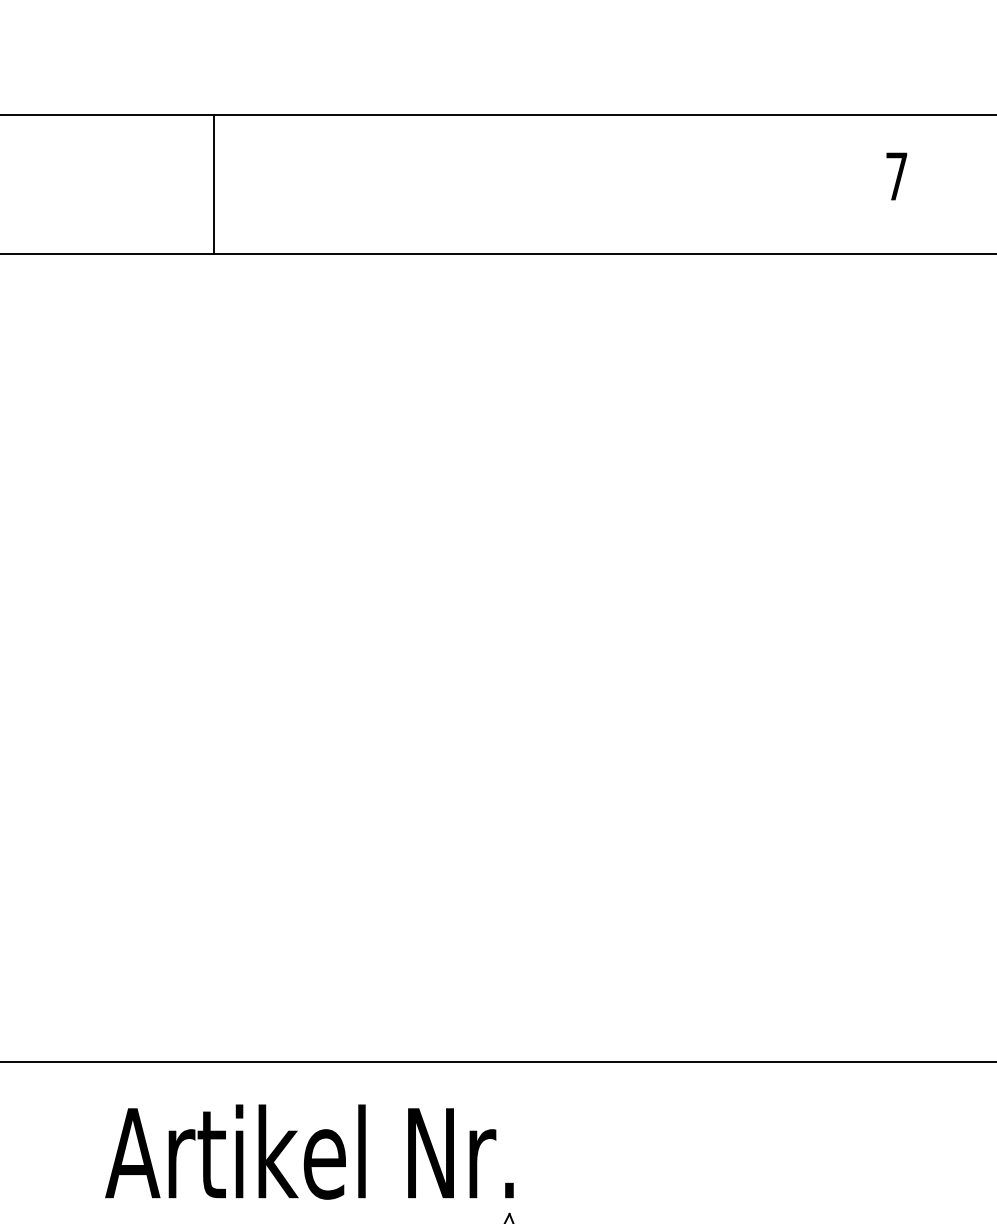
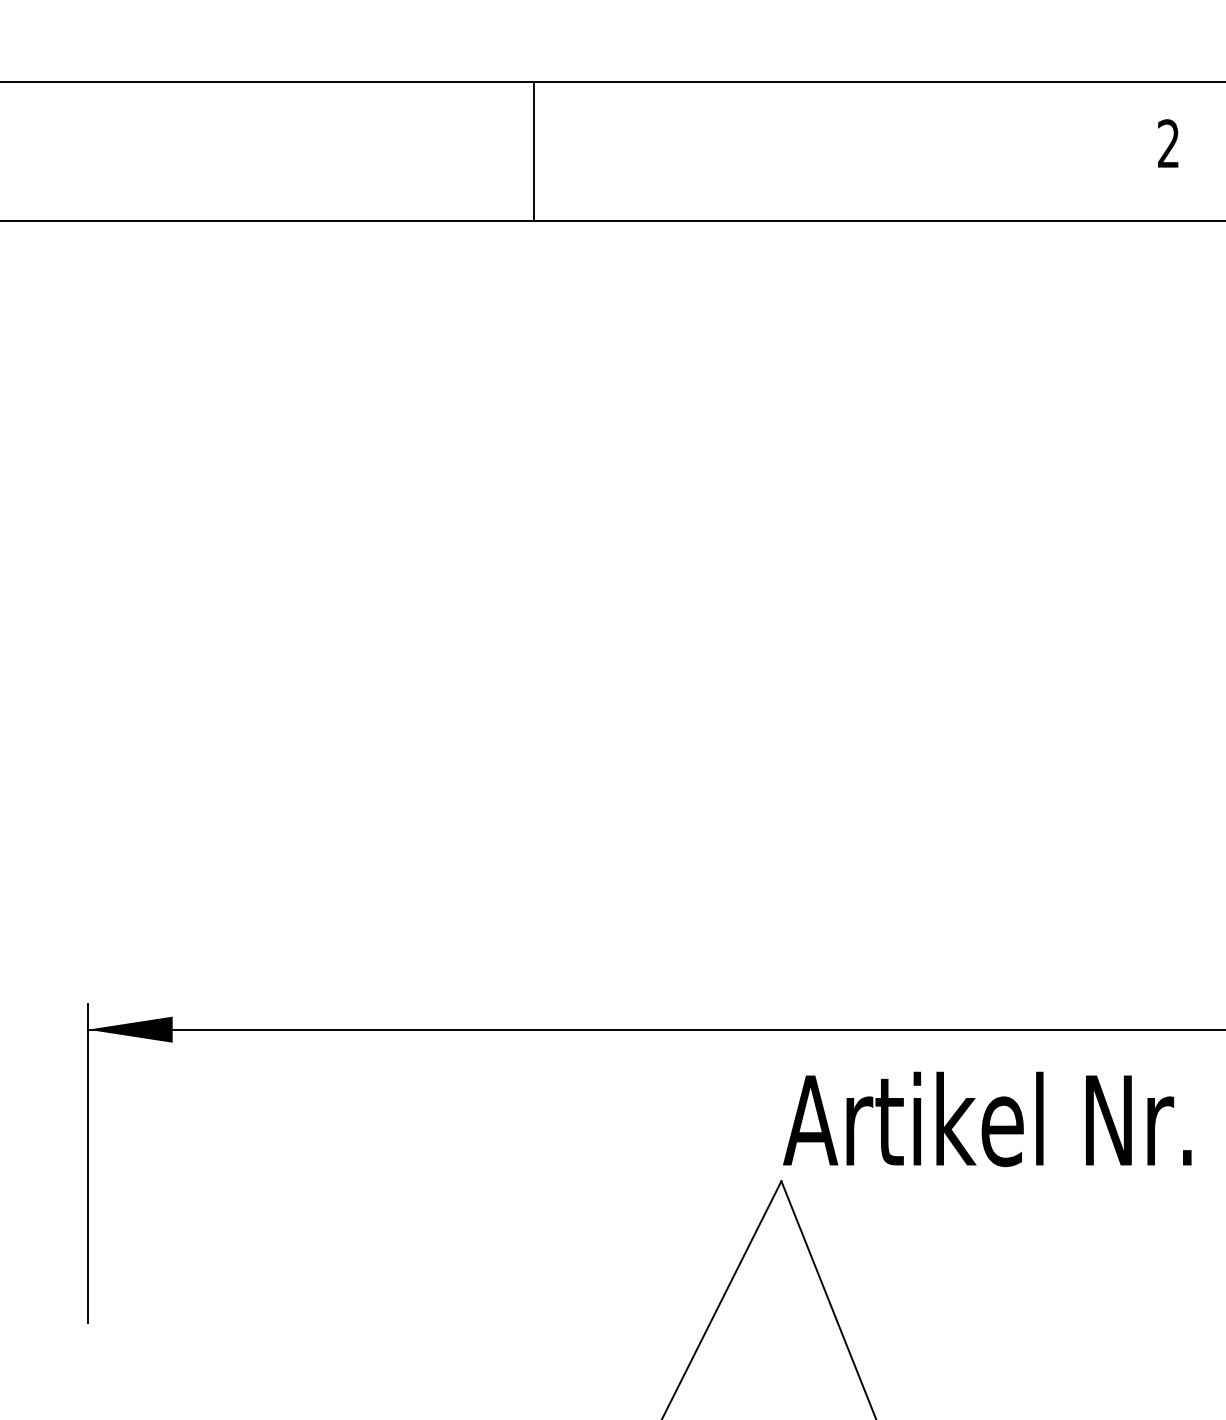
text: (896, 176) -> (1168, 143), 7 -> 2
line: (213, 184) -> (534, 151), moved
text: (309, 1152) -> (987, 1119), moved

